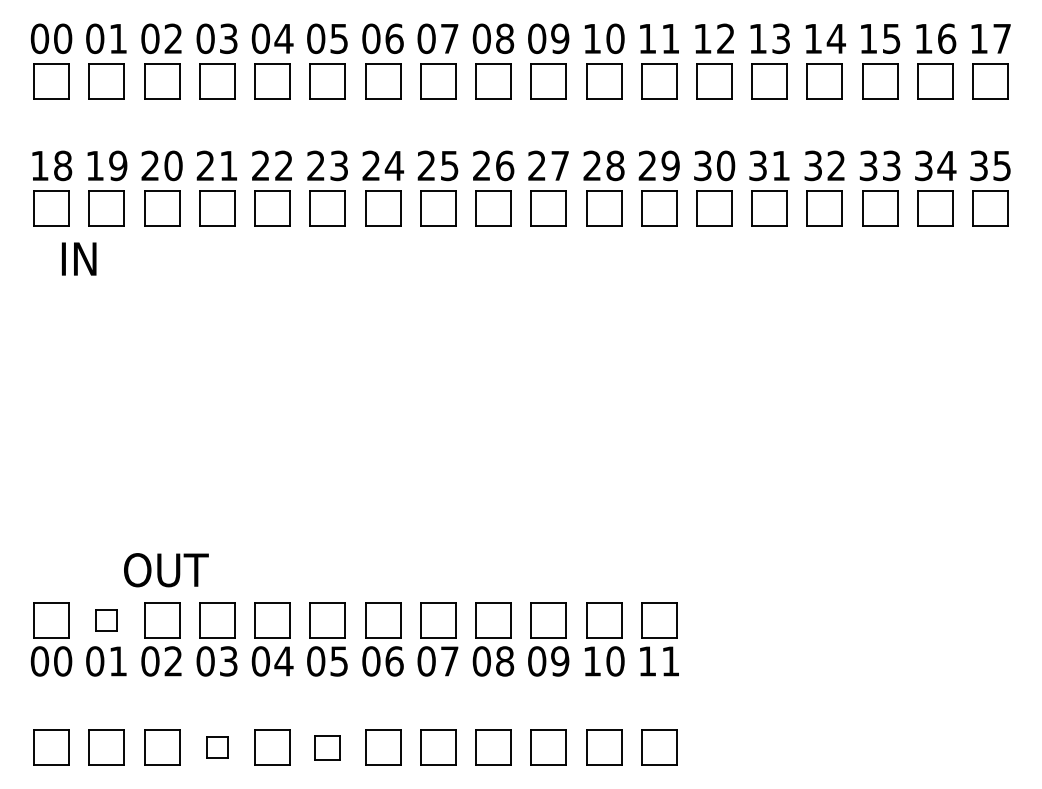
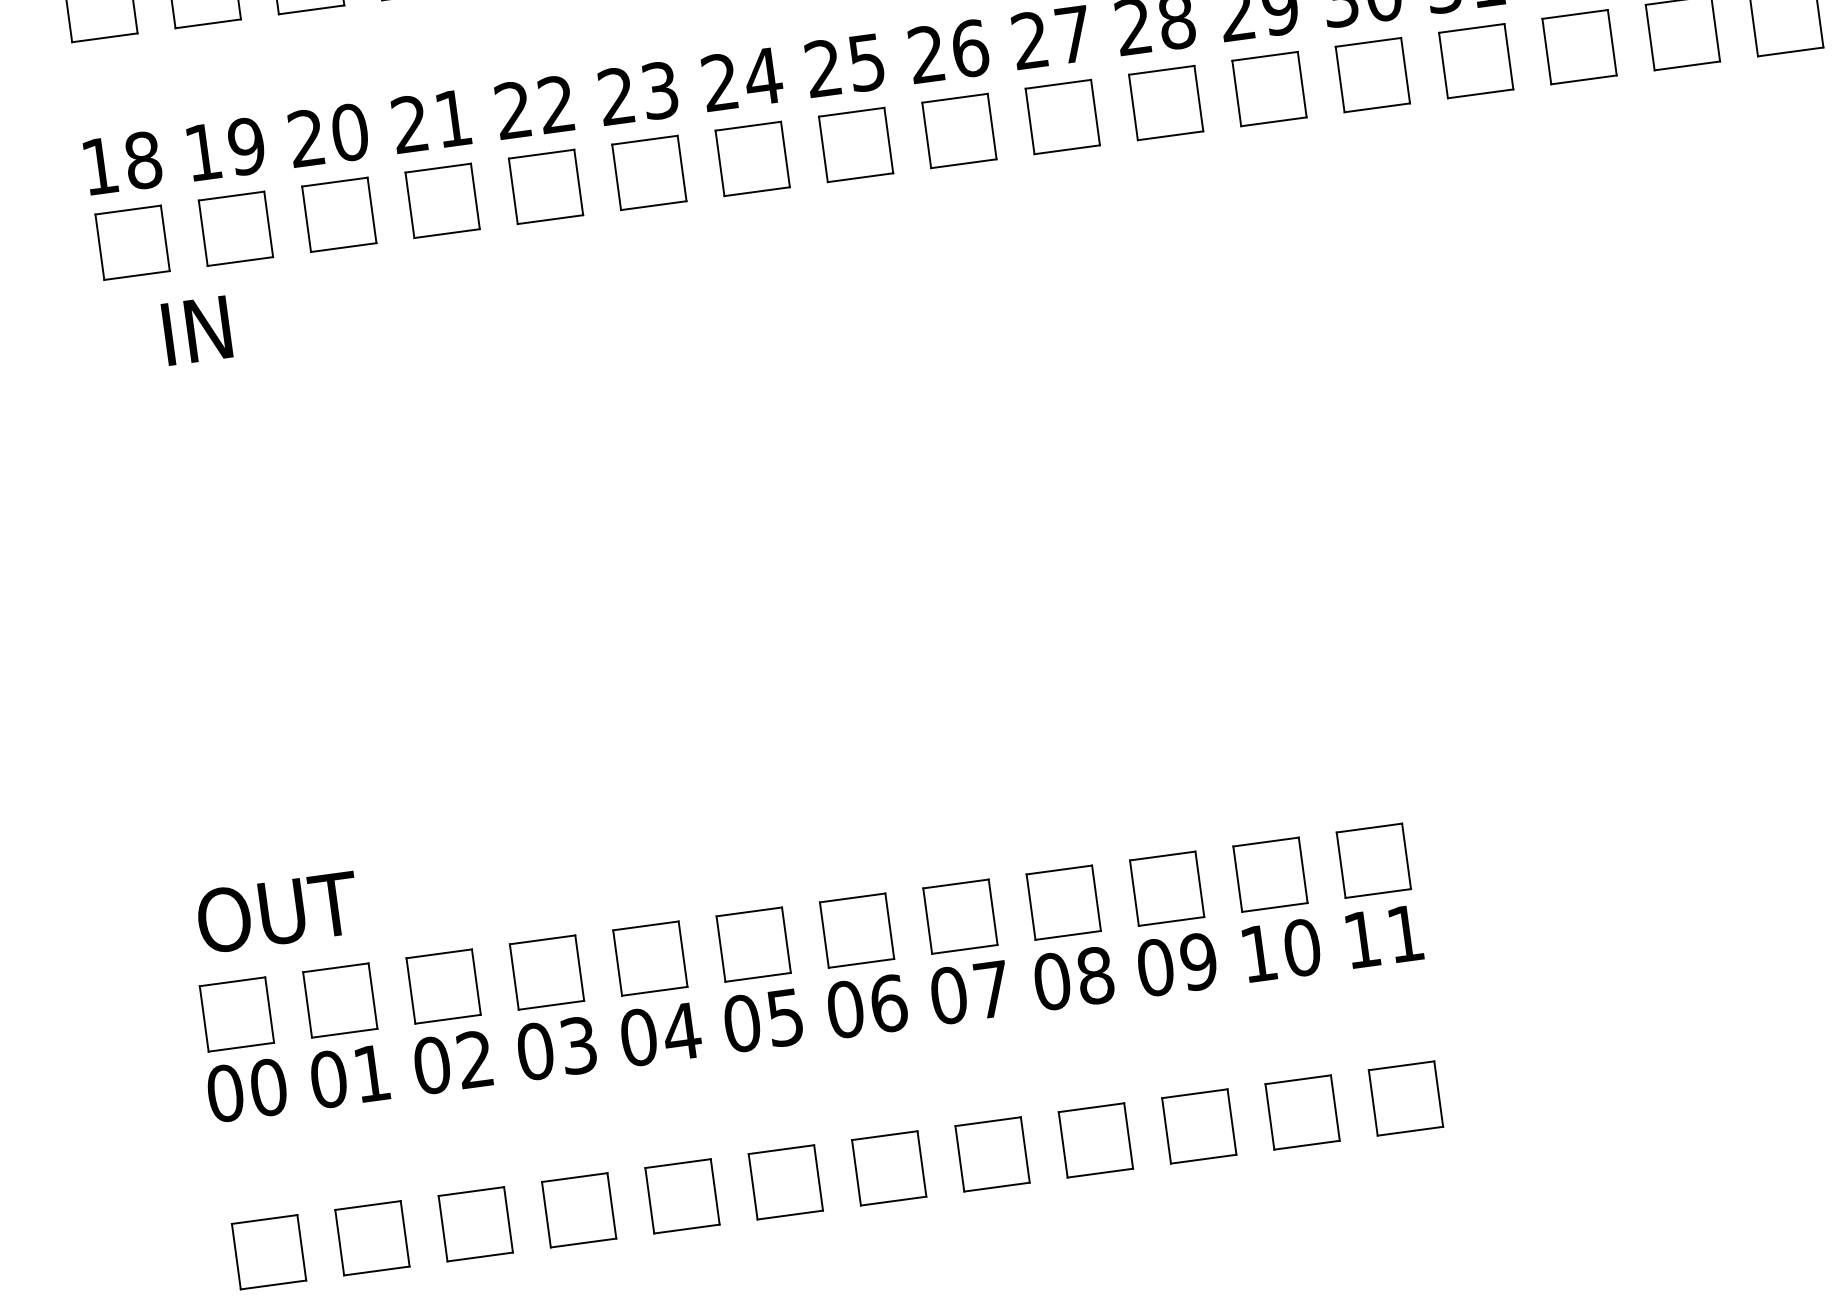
text: (166, 570) -> (278, 912), moved
part: (106, 620) -> (339, 999), size x1.67
part: (217, 747) -> (579, 1209), size x1.67
part: (327, 747) -> (785, 1181), size x1.43

